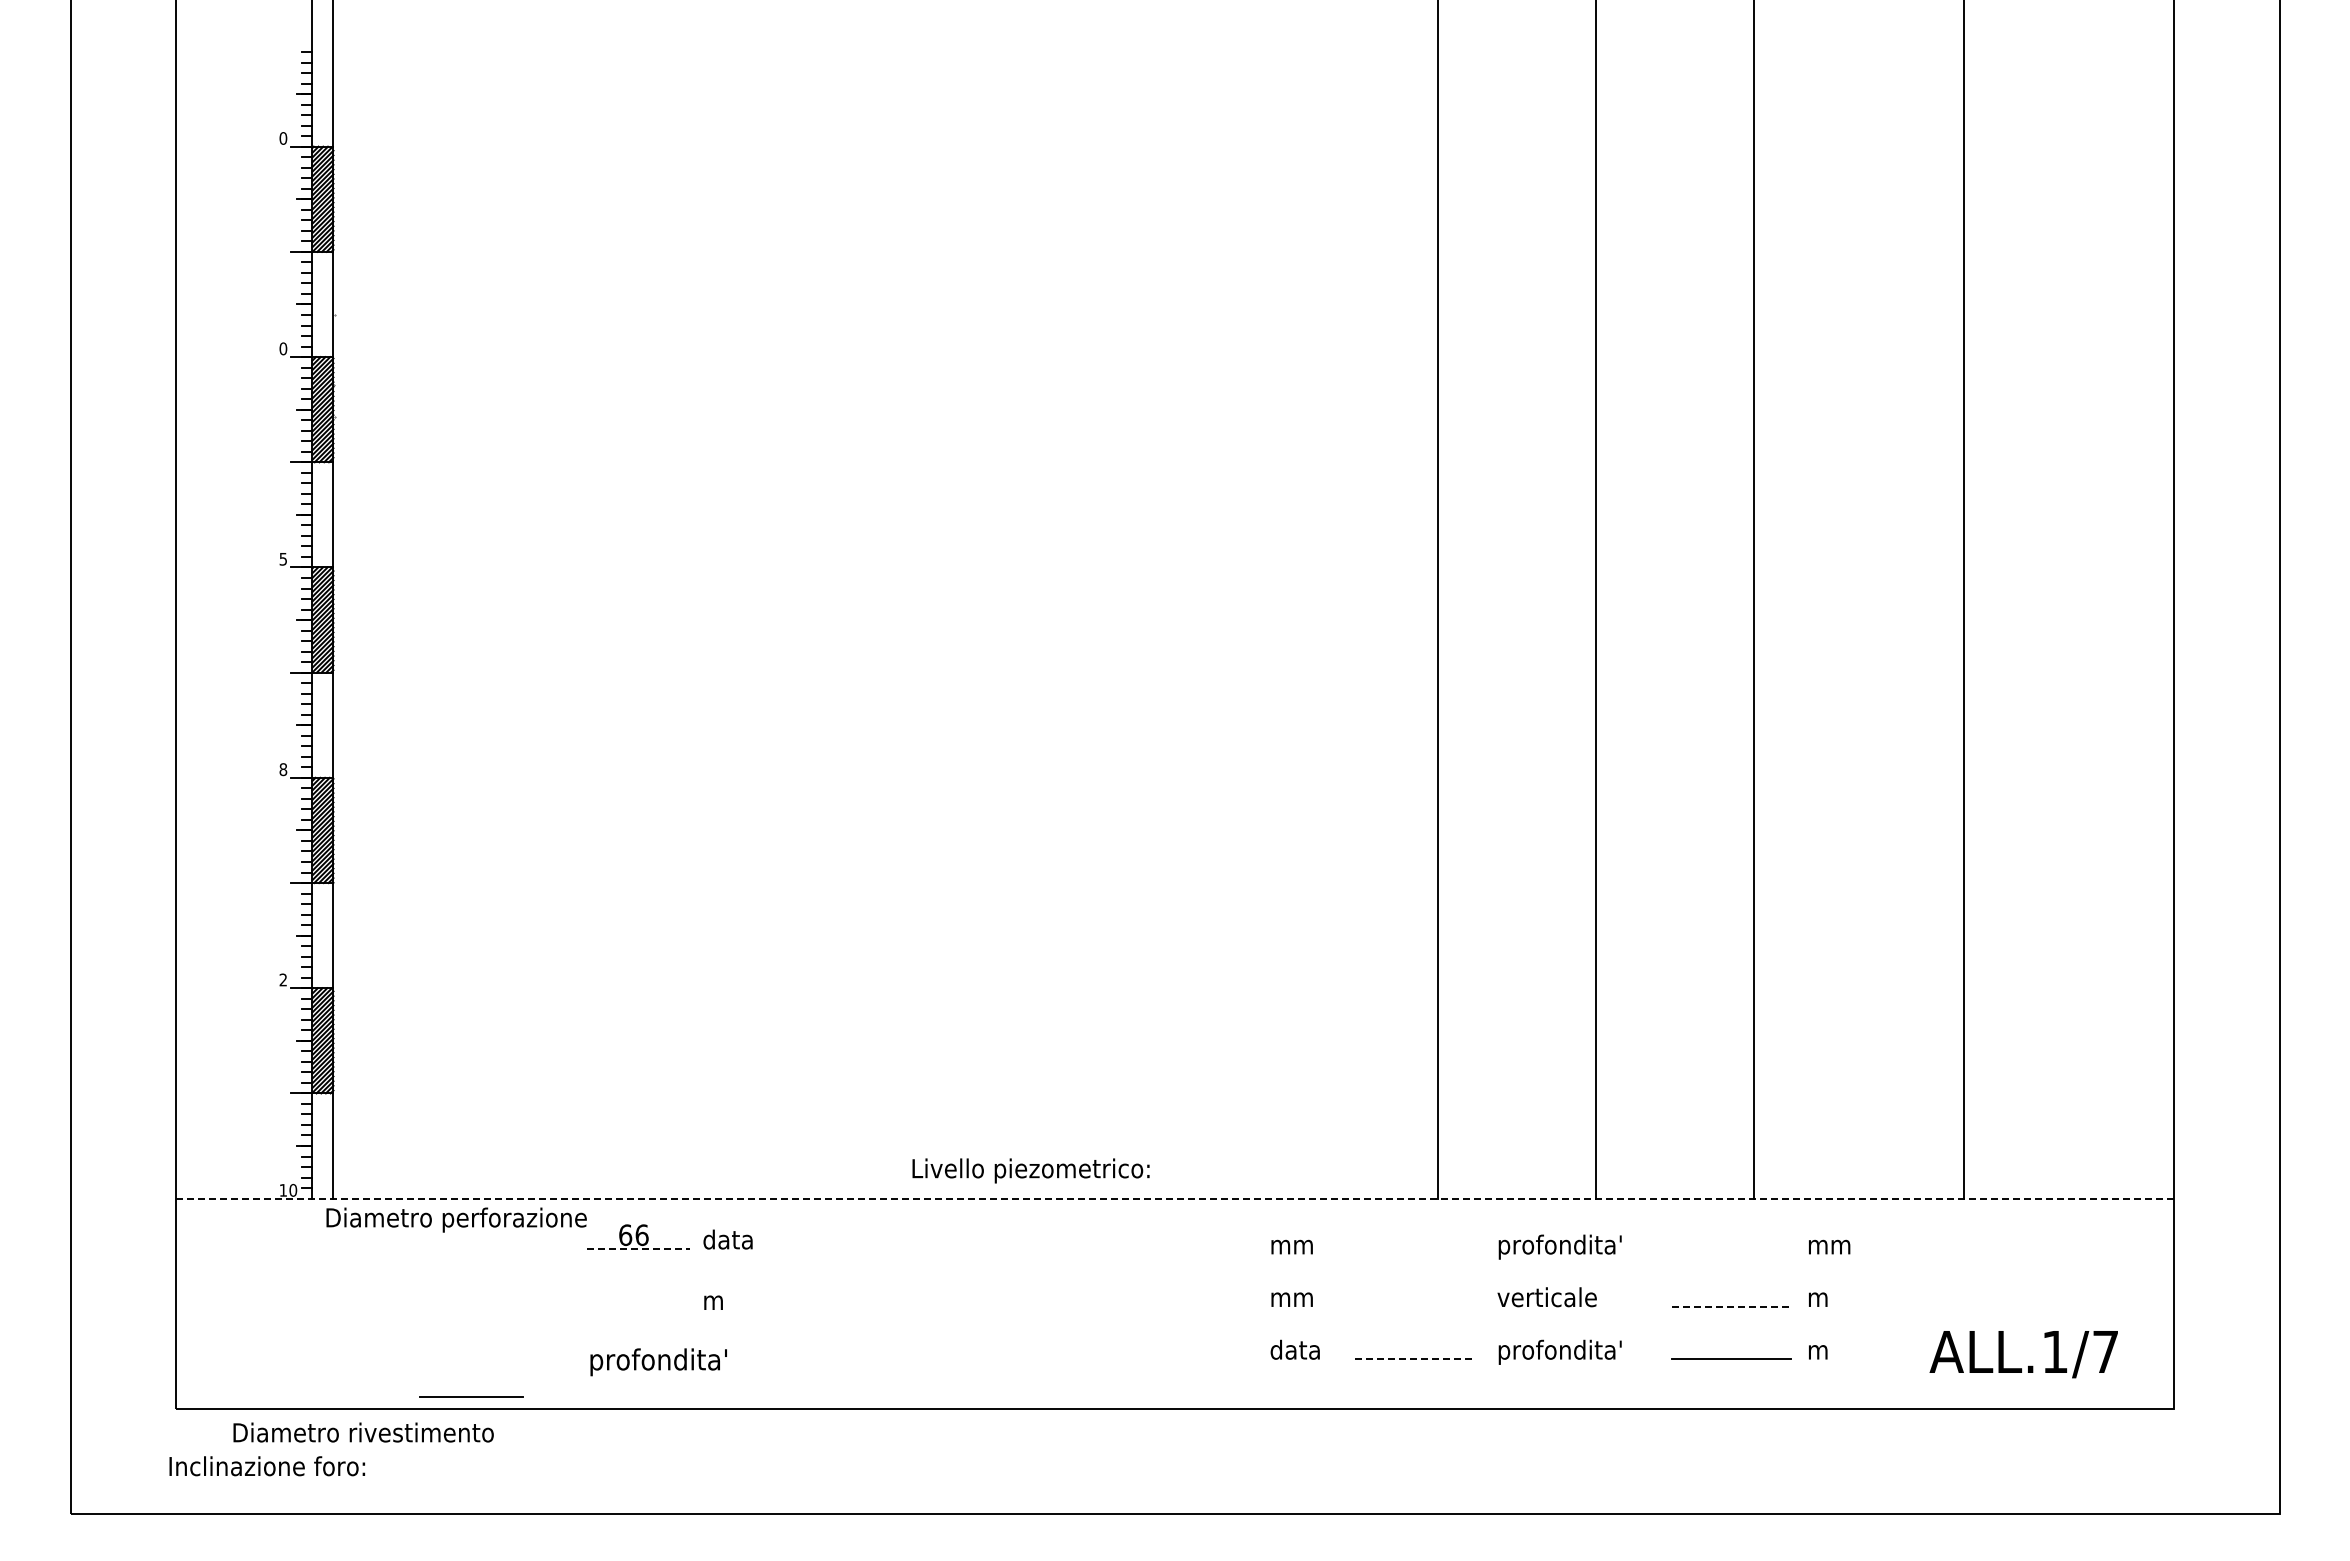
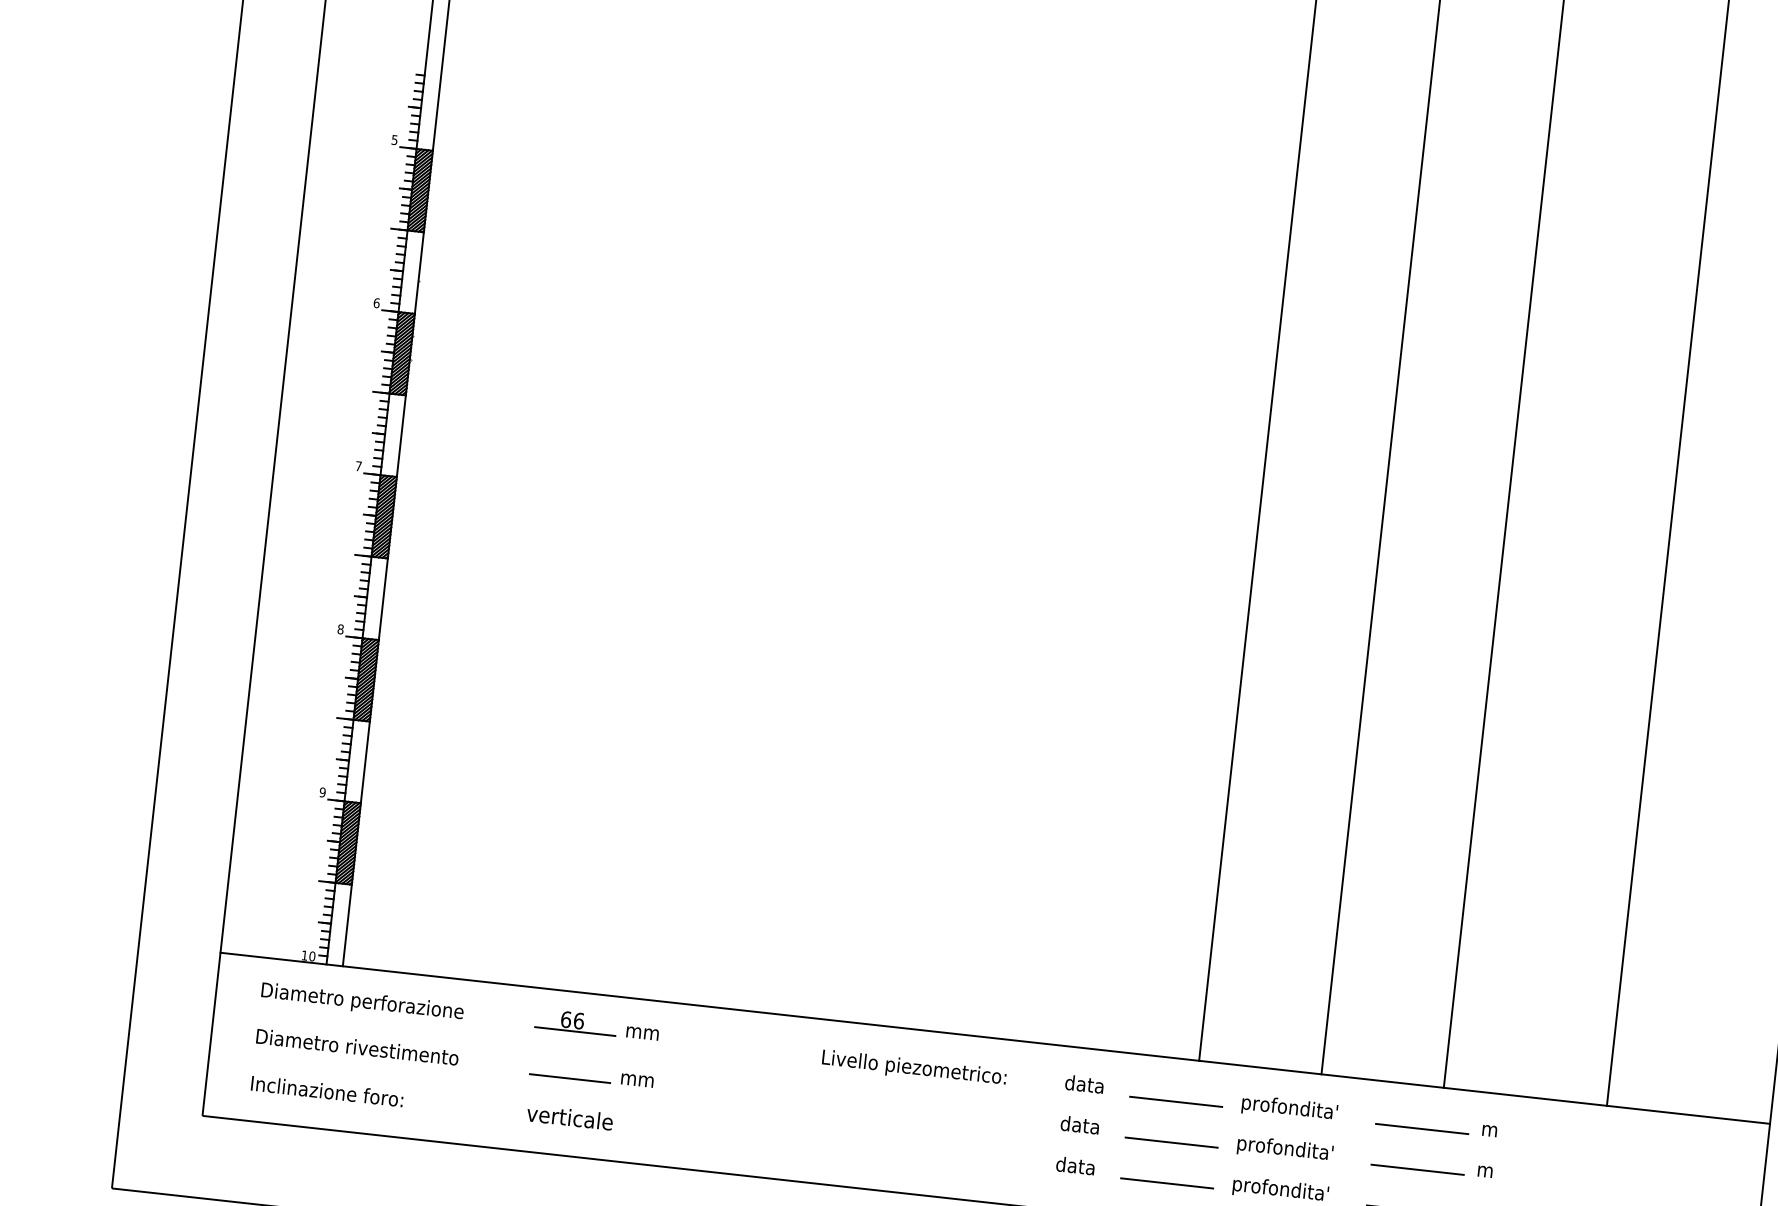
text: (283, 138) -> (394, 140), 0 -> 5
text: (283, 348) -> (376, 302), 0 -> 6
text: (282, 559) -> (358, 466), 5 -> 7
text: (283, 979) -> (322, 792), 2 -> 9
text: (1030, 1170) -> (913, 1068), moved
line: (1175, 1198) -> (995, 1038), dashed -> solid
text: (456, 1219) -> (362, 1002), moved
text: (727, 1239) -> (644, 1031), data -> mm
text: (1294, 1244) -> (1083, 1084), mm -> data
text: (1840, 1246) -> (1507, 1132), mm -> m
line: (638, 1249) -> (574, 1031), dashed -> solid
line: (1414, 1254) -> (1176, 1102), added
line: (1731, 1254) -> (1421, 1129), added
text: (1294, 1297) -> (1079, 1125), mm -> data
text: (1559, 1299) -> (1284, 1149), verticale -> profondita'
text: (736, 1302) -> (646, 1081), m -> mm
line: (1414, 1306) -> (1171, 1142), added
line: (1732, 1306) -> (1418, 1169), dashed -> solid
line: (1414, 1359) -> (1167, 1183), dashed -> solid
text: (657, 1362) -> (580, 1121), profondita' -> verticale
line: (471, 1396) -> (569, 1078), moved
text: (363, 1432) -> (357, 1047), moved
text: (266, 1466) -> (326, 1091), moved

